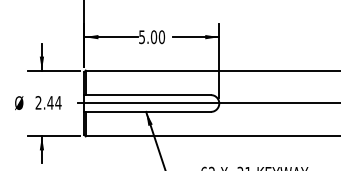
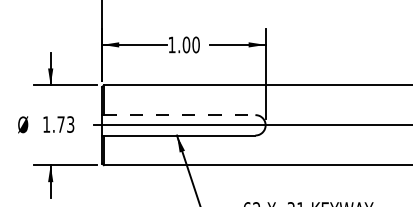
text: (141, 37) -> (171, 45), 5.00 -> 1.00
line: (148, 95) -> (179, 115), solid -> dashed
text: (48, 102) -> (58, 124), 2.44 -> 1.73

